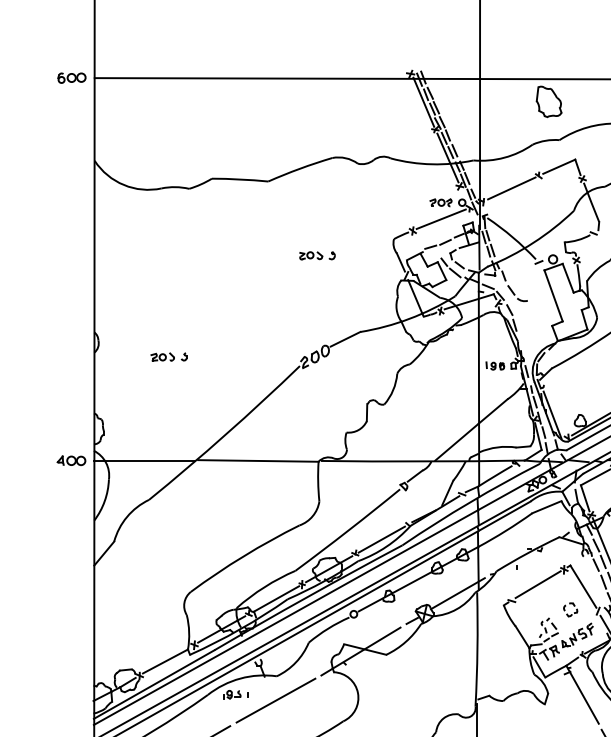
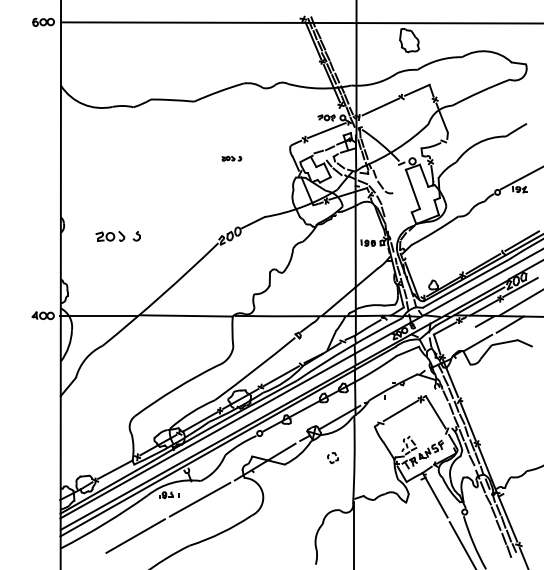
part: (316, 255) -> (231, 158), size x0.7
part: (168, 356) -> (117, 235), size x1.6
part: (569, 610) -> (332, 458), moved

